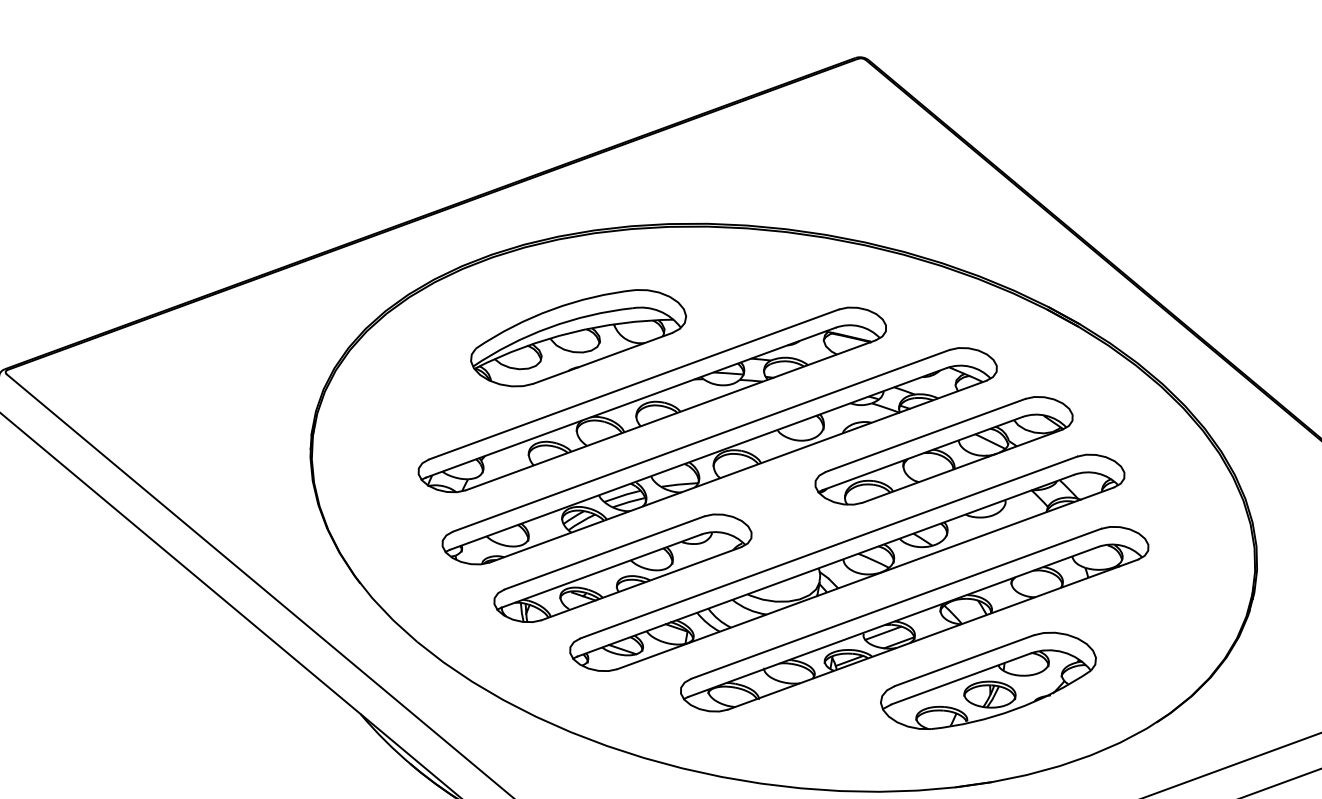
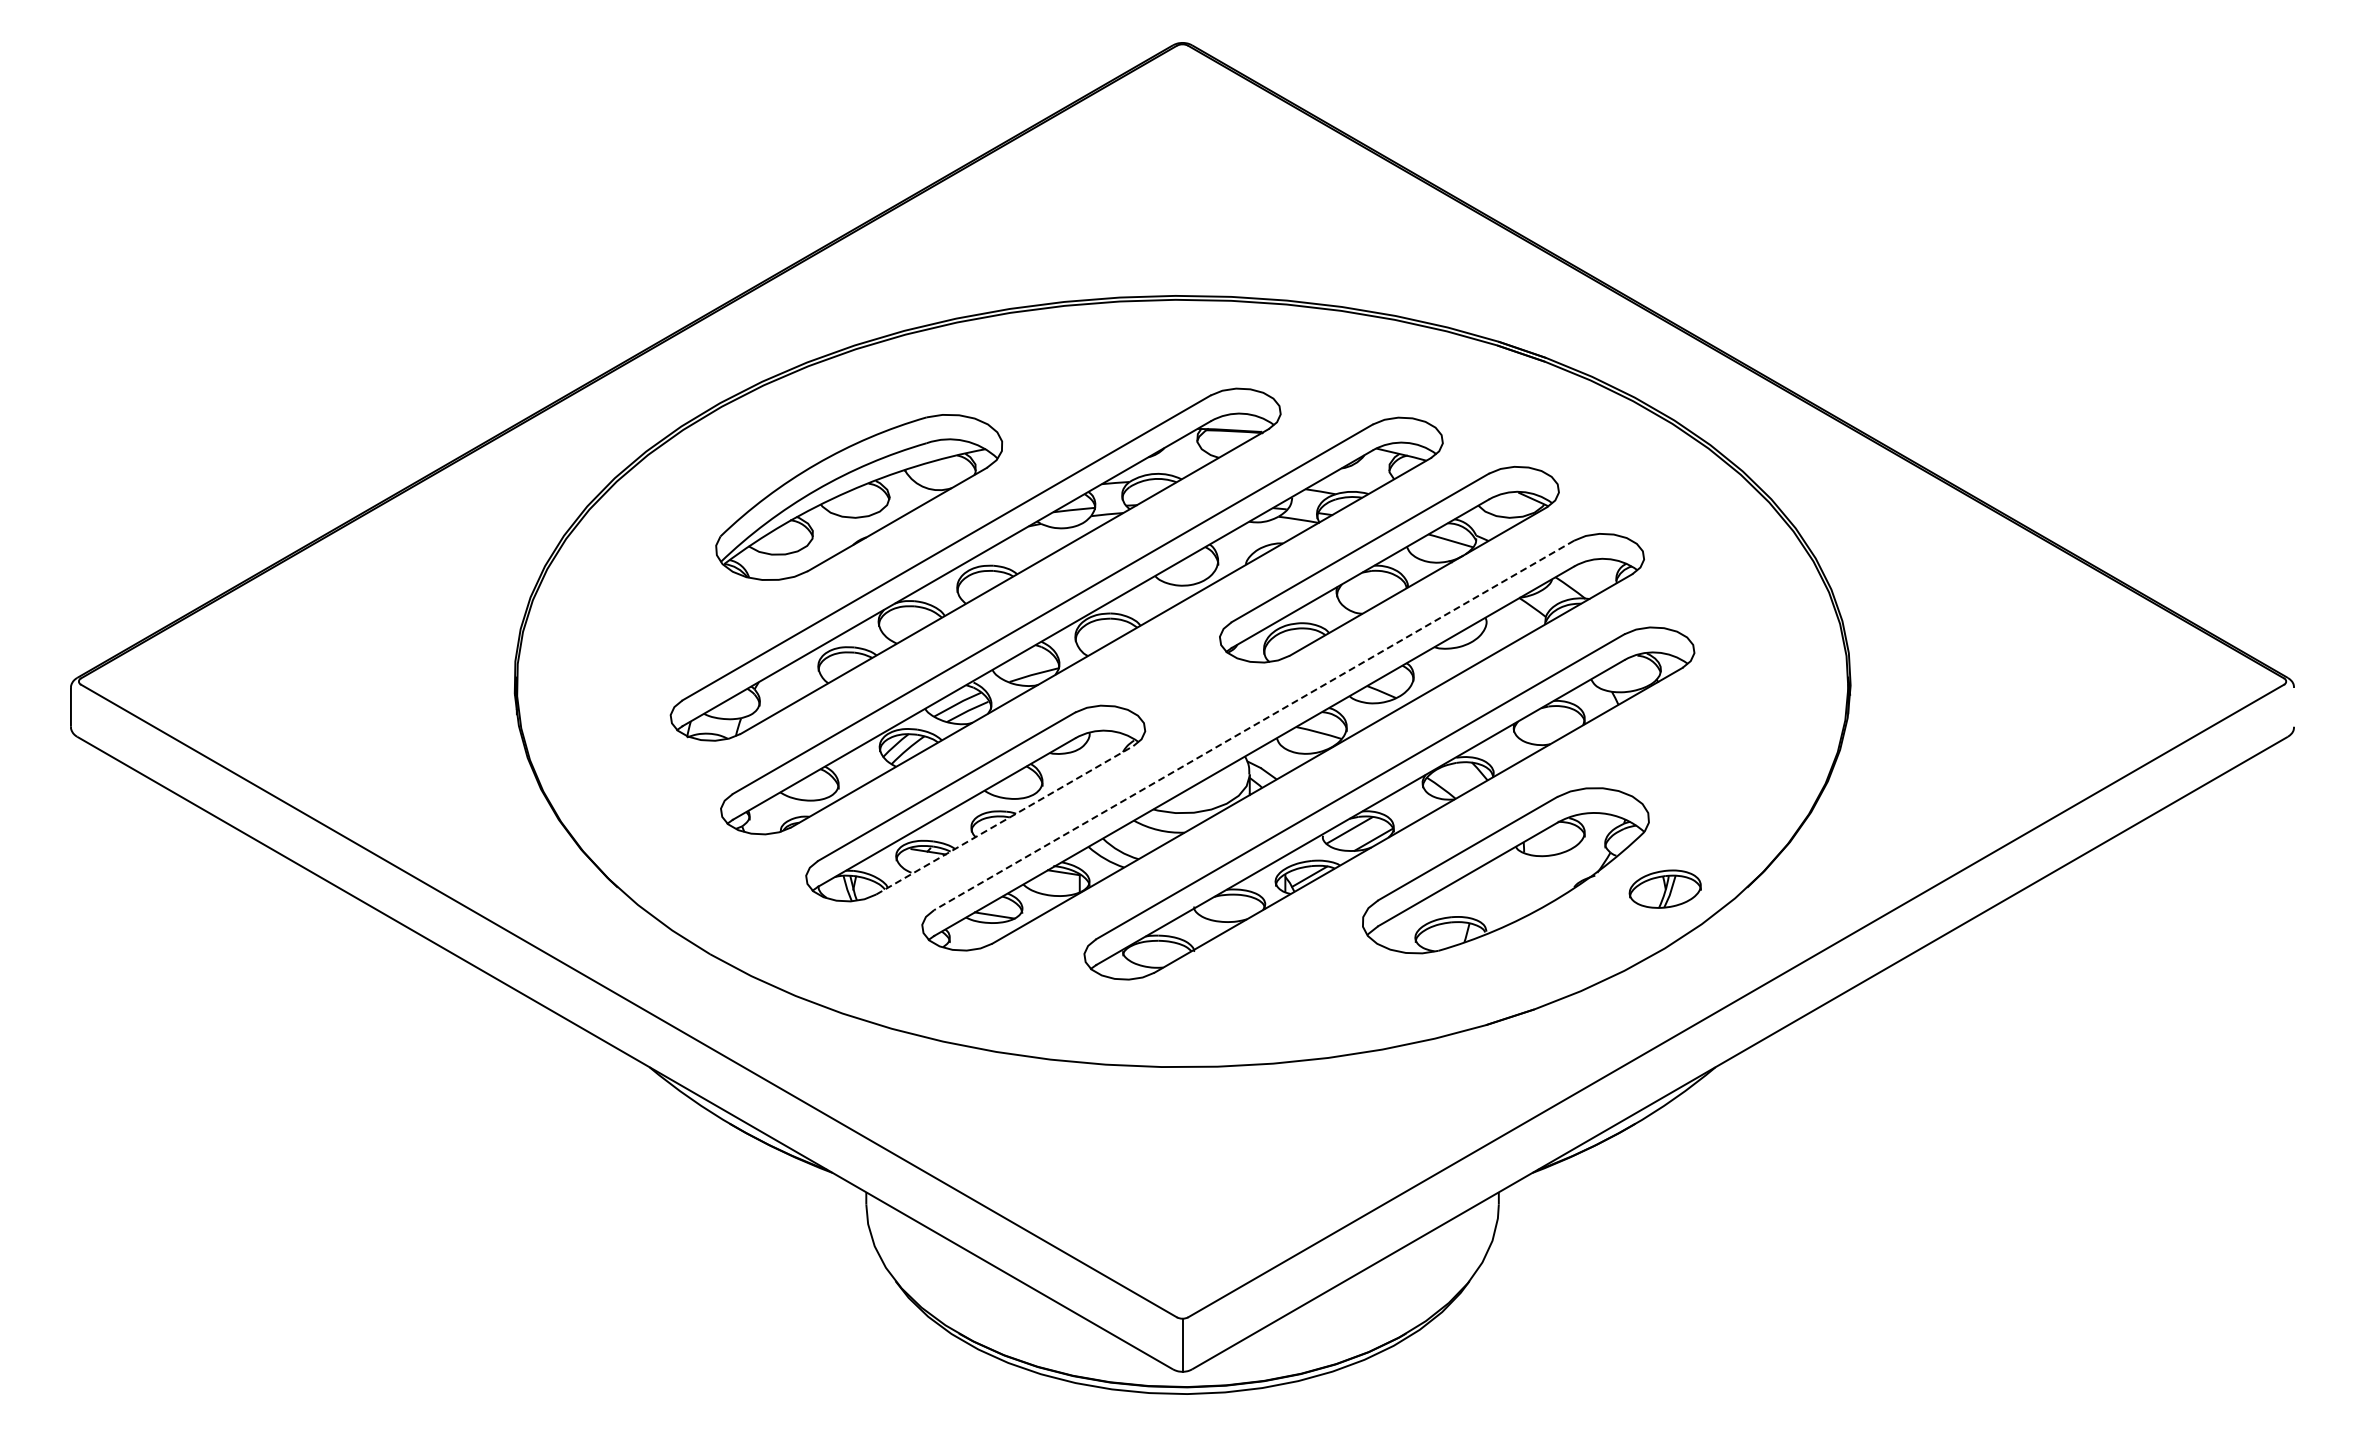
line: (828, 547) -> (1253, 725), solid -> dashed
line: (641, 583) -> (1005, 820), solid -> dashed
part: (989, 694) -> (1664, 888), moved

